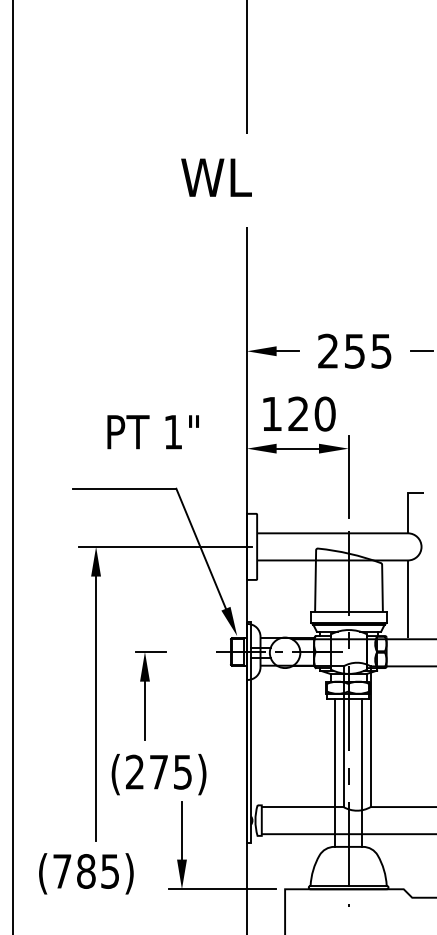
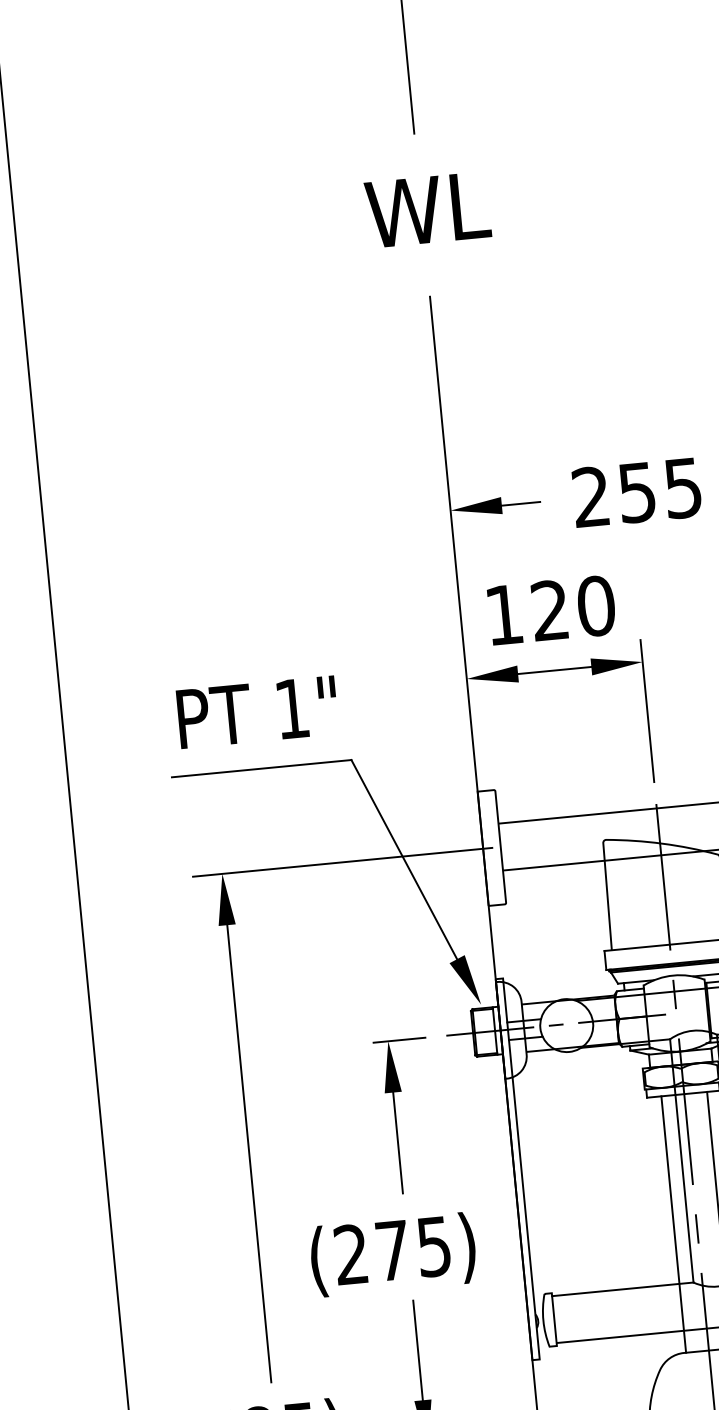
text: (216, 177) -> (427, 209), moved
text: (152, 432) -> (256, 712), moved
part: (150, 695) -> (405, 1115), moved
text: (158, 774) -> (392, 1254), moved

